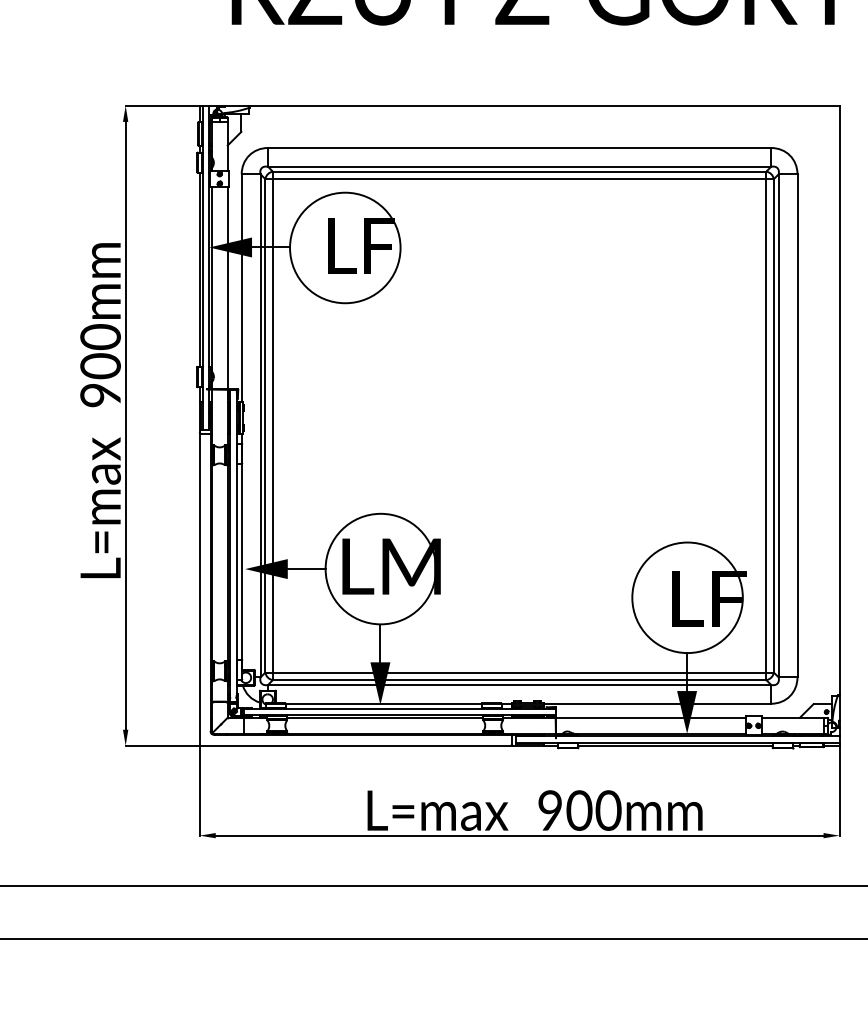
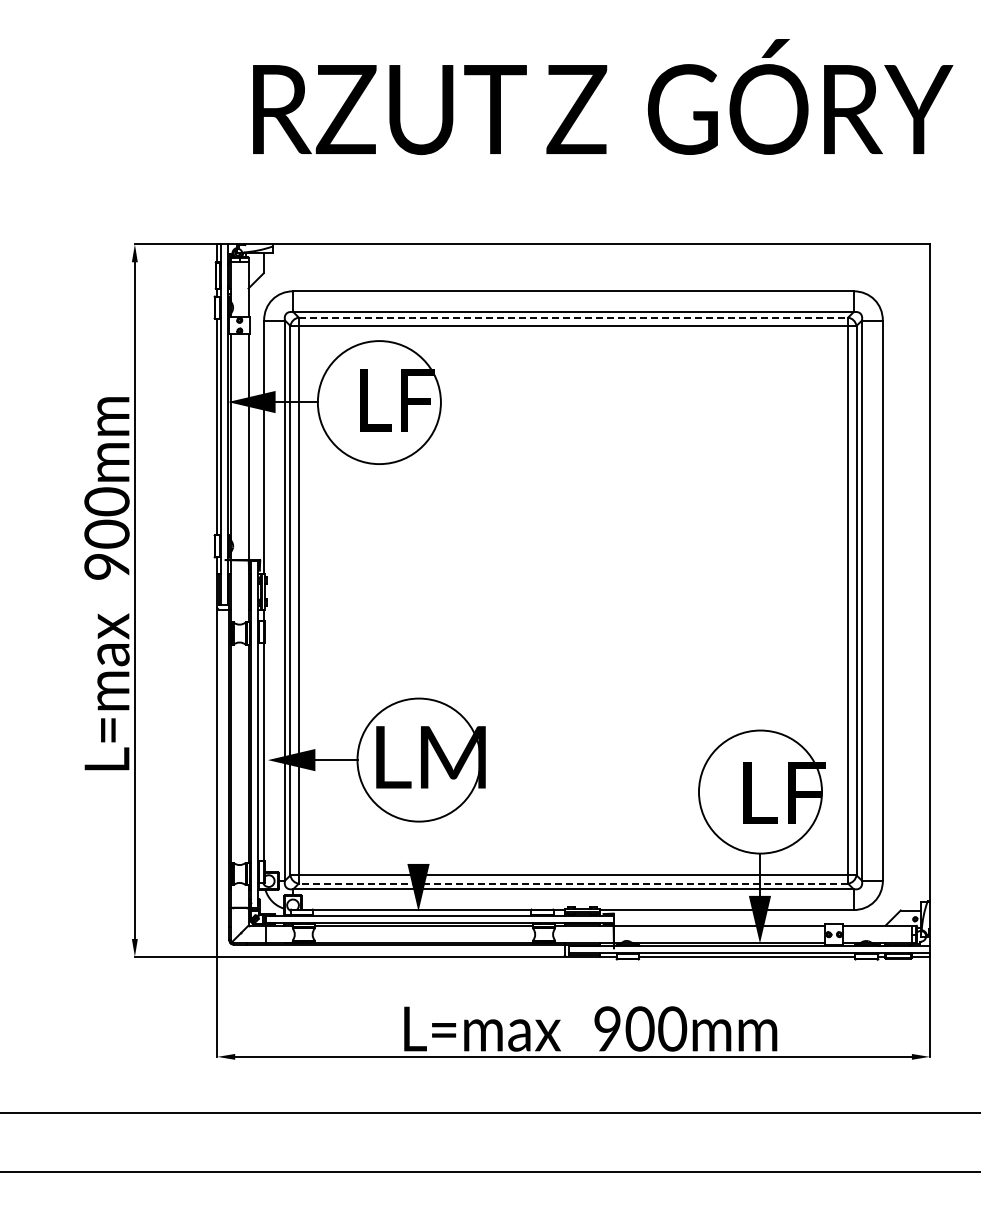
line: (519, 171) -> (573, 317), solid -> dashed
line: (380, 643) -> (418, 842), removed
line: (519, 679) -> (573, 883), solid -> dashed

